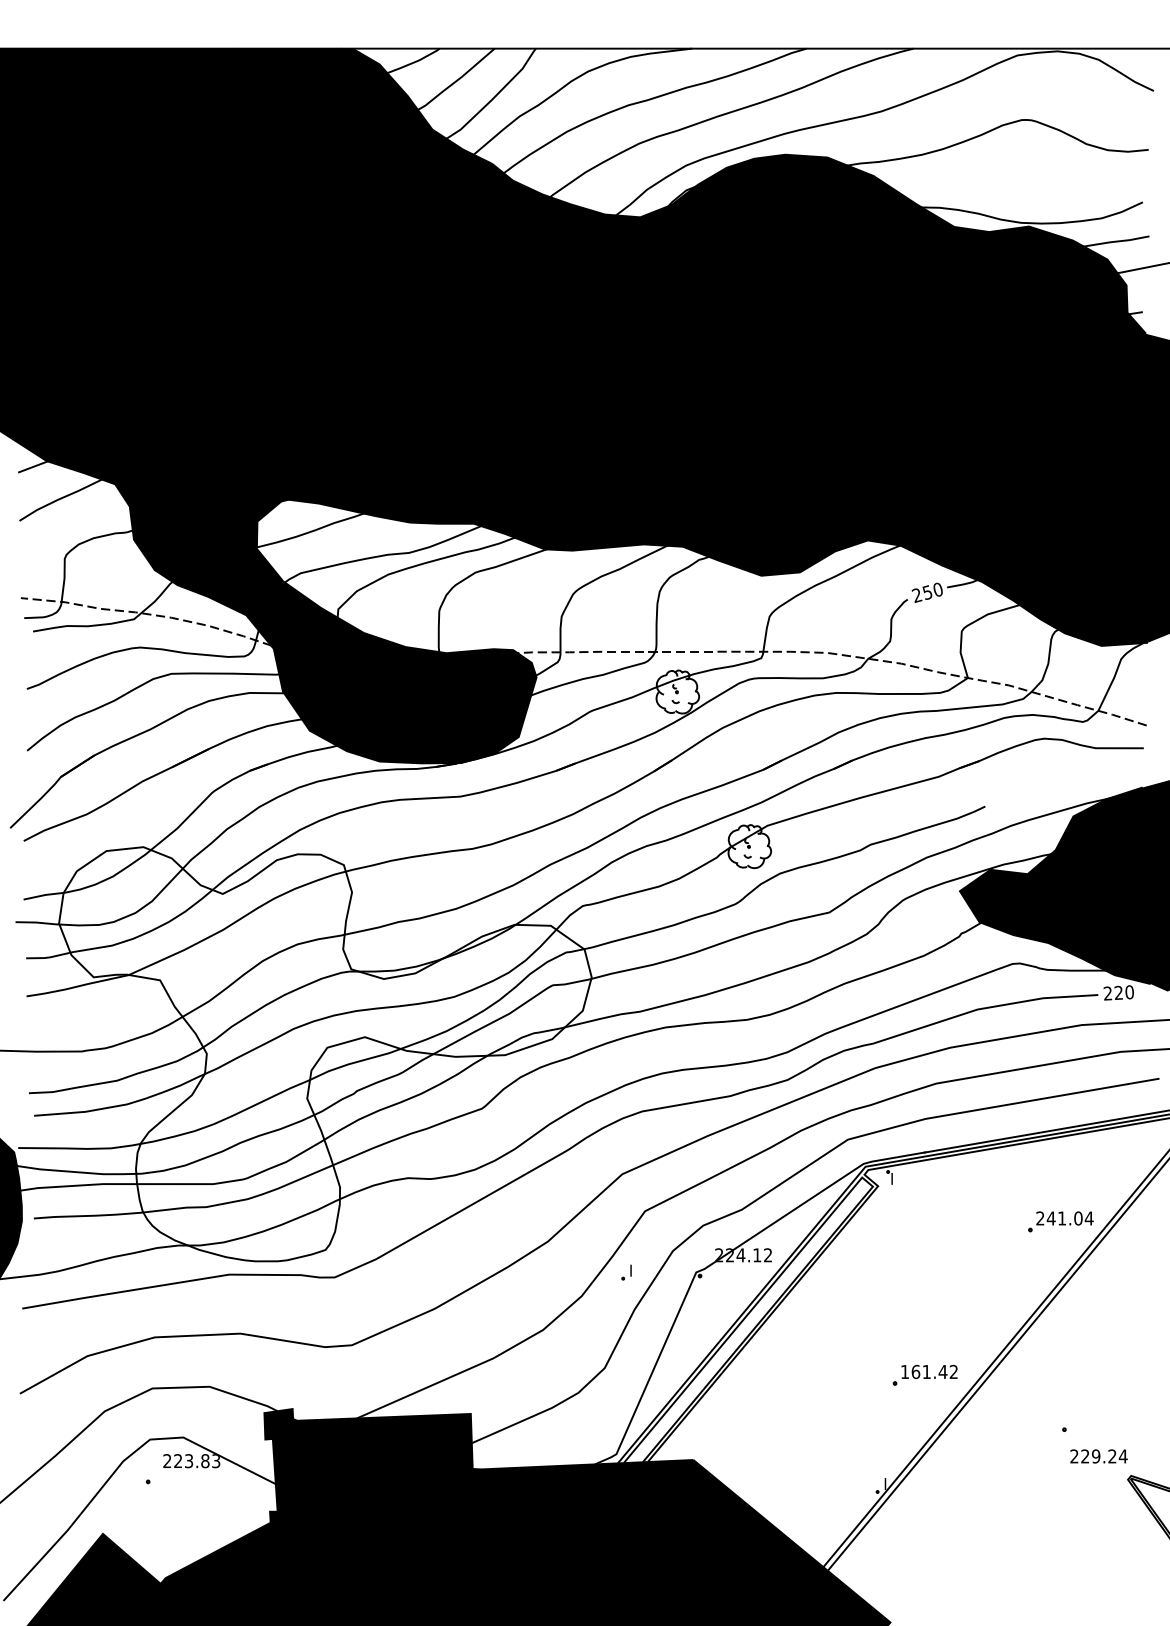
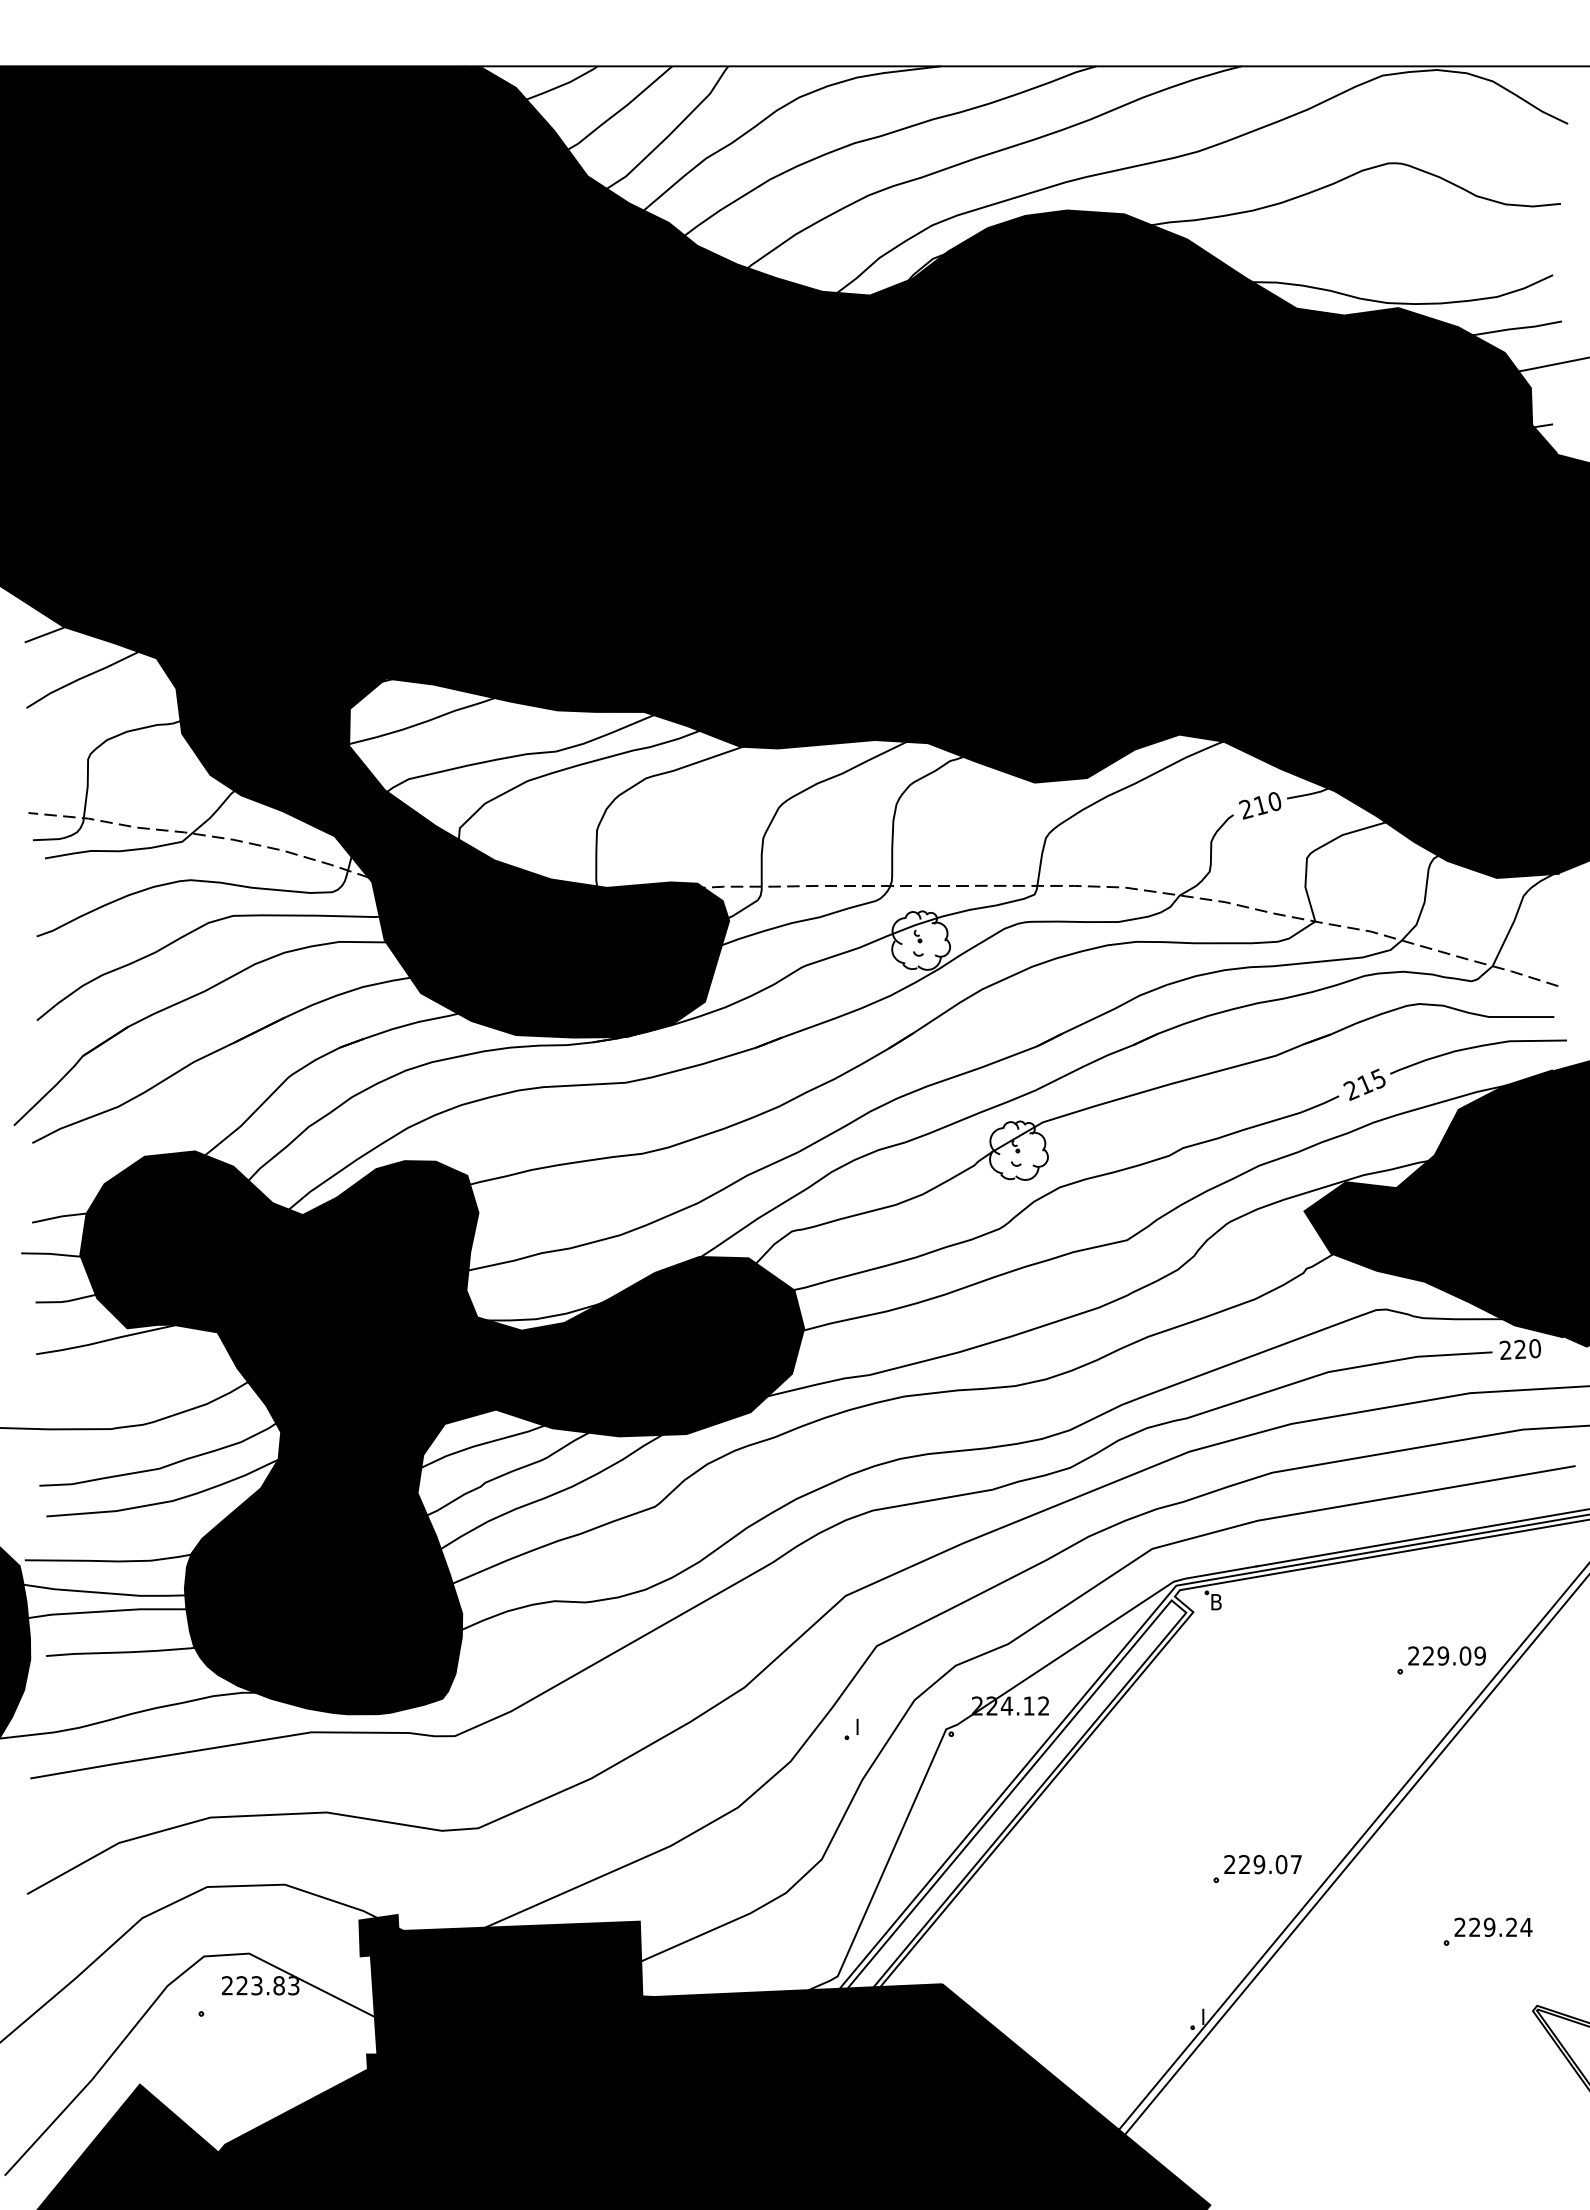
text: (927, 592) -> (1260, 805), 250 -> 210
part: (1065, 775) -> (1448, 1054), added
fill: (325, 1054) -> (442, 1432), added
text: (895, 1179) -> (1217, 1602), I -> B
text: (1070, 1218) -> (1454, 1655), 241.04 -> 229.09
text: (929, 1371) -> (1262, 1864), 161.42 -> 229.07
text: (1099, 1456) -> (1493, 1927), moved

